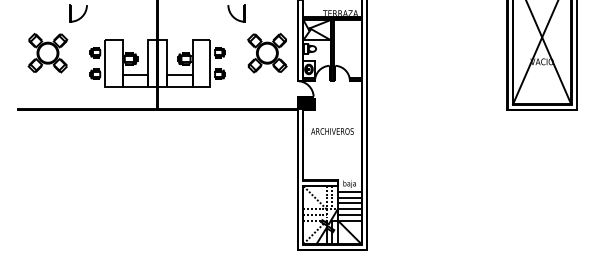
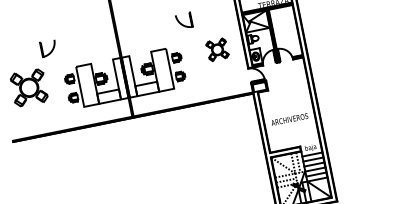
part: (267, 52) -> (217, 49), size x0.6
hatch: (305, 104) -> (259, 87), removed
text: (332, 131) -> (289, 119), moved

